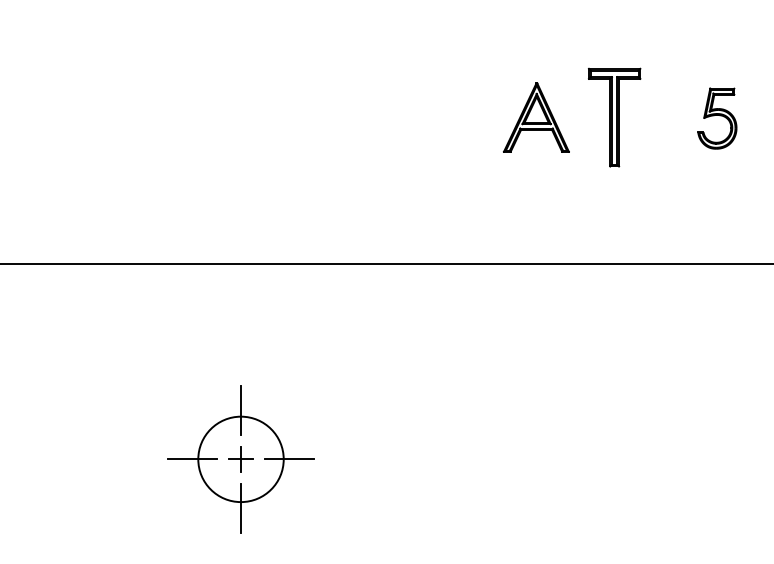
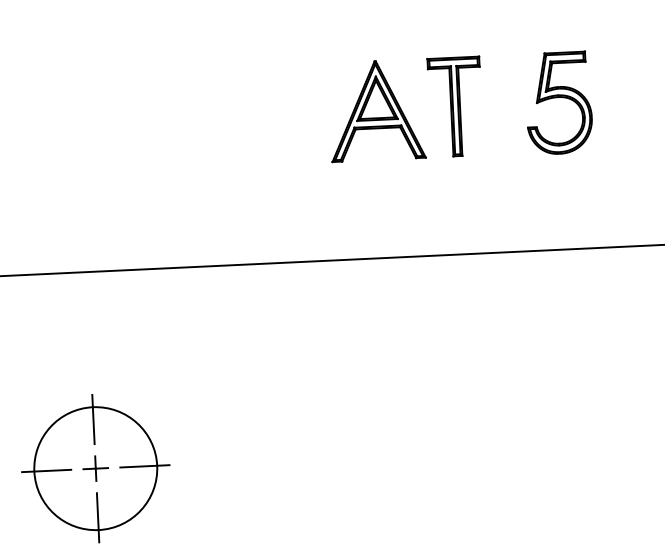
part: (536, 117) -> (376, 110), size x1.43
part: (717, 118) -> (559, 102), size x1.67
circle: (241, 459) -> (96, 468), size x1.43

